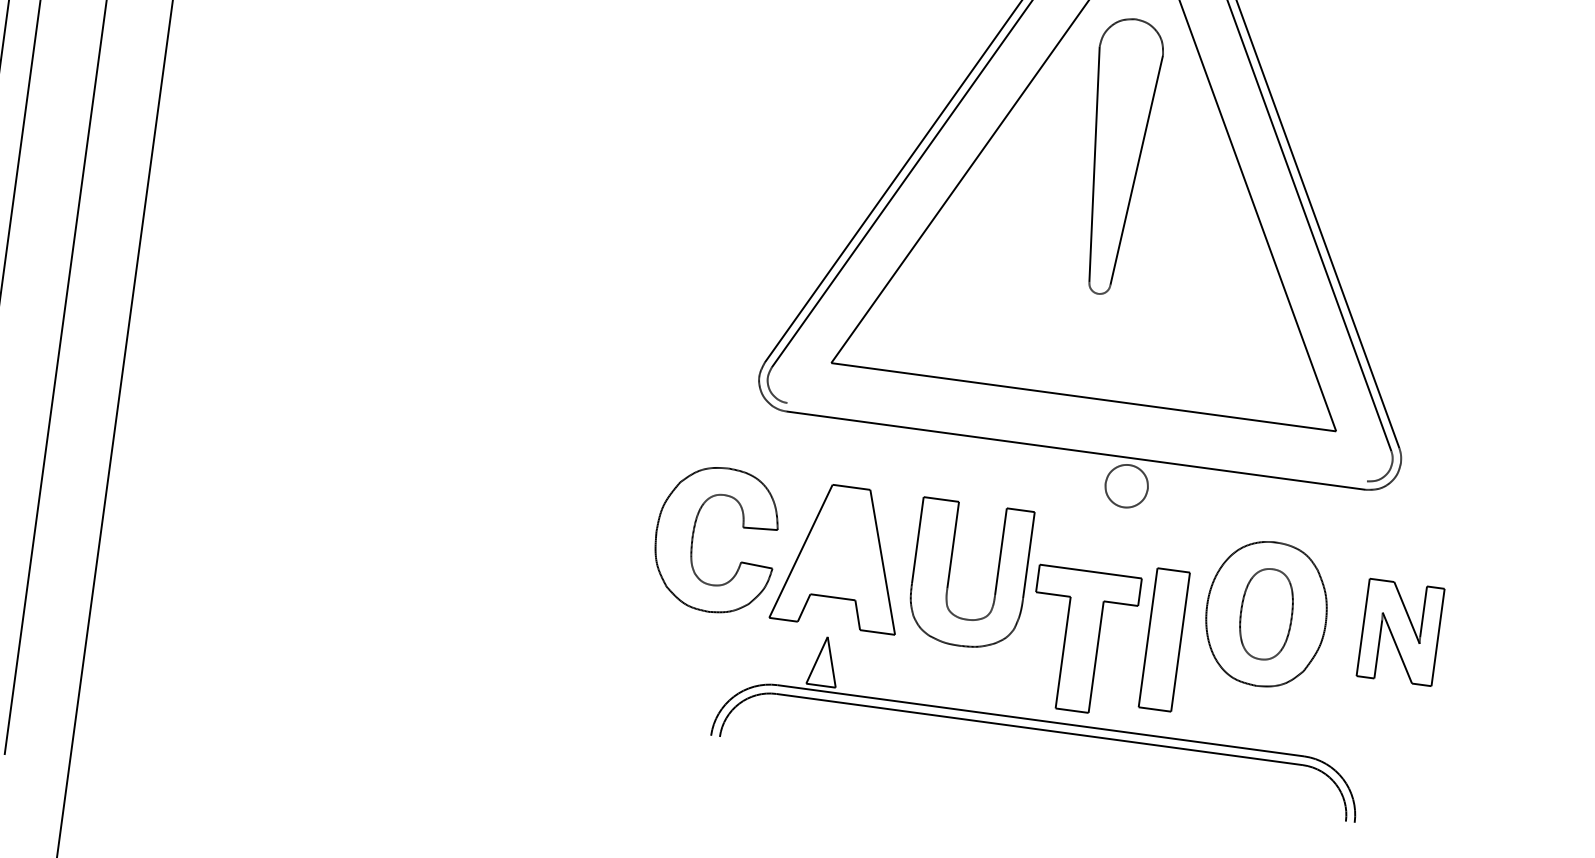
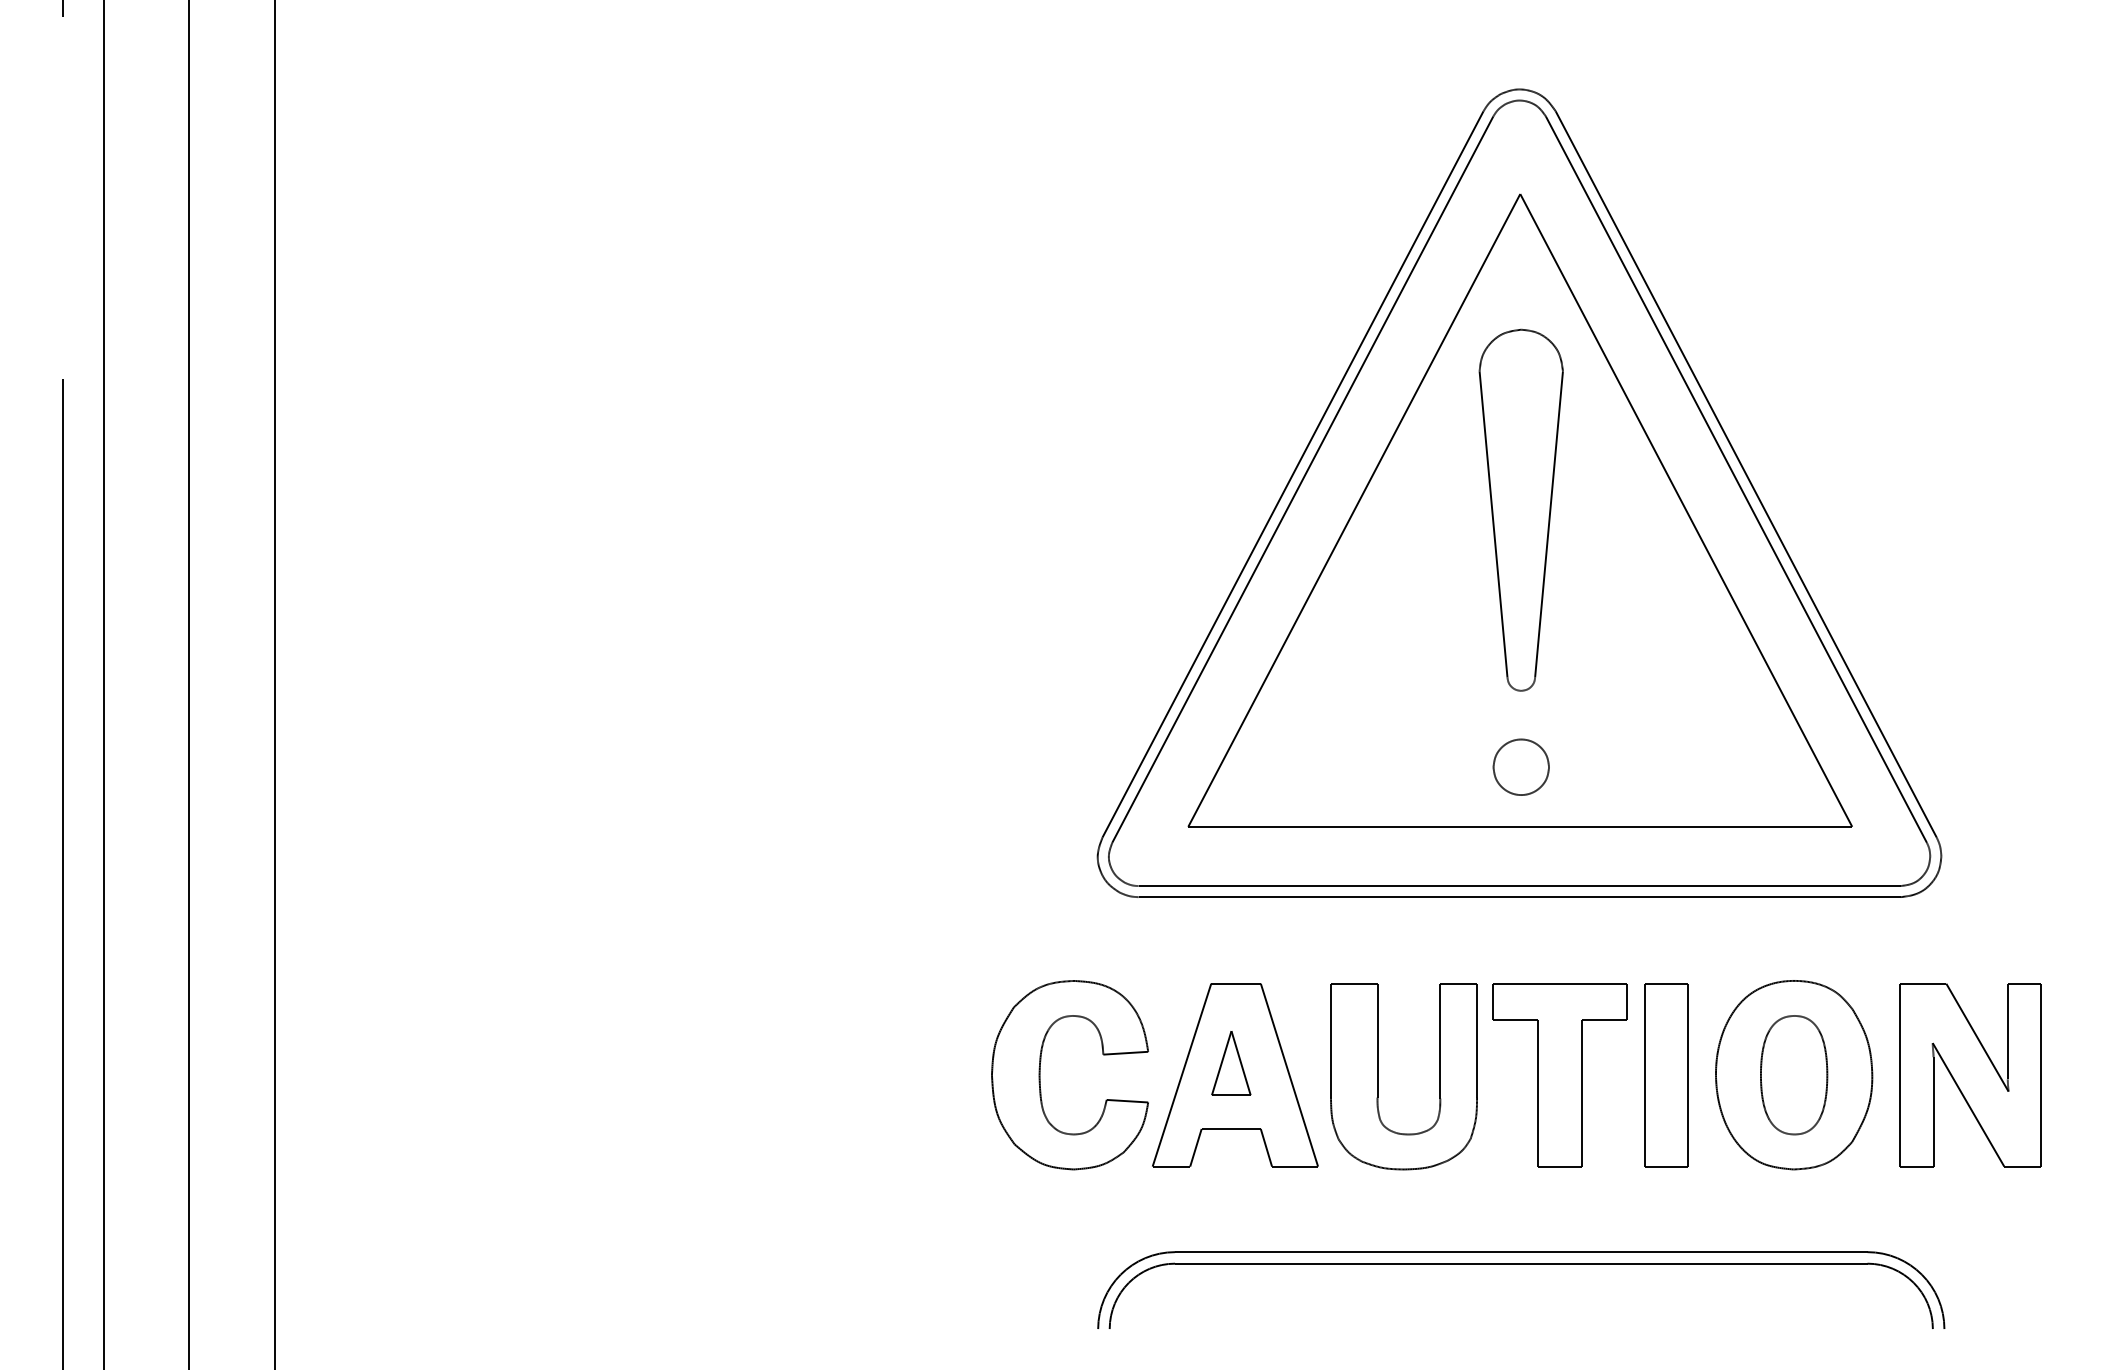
line: (1077, 442) -> (1519, 886), added
part: (1126, 485) -> (1520, 766), moved
part: (1400, 632) -> (1970, 1075), size x1.43
part: (1164, 640) -> (1666, 1075), moved
part: (1081, 641) -> (1559, 1075), moved
part: (824, 661) -> (1231, 1063), moved

